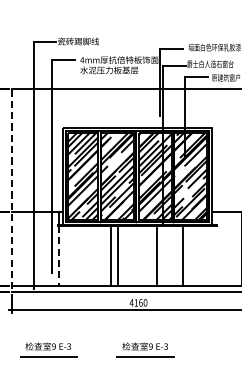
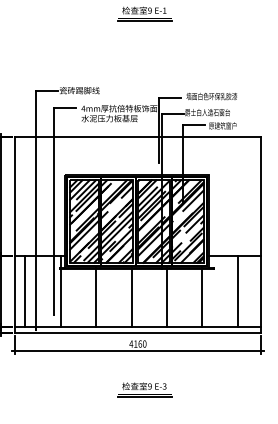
line: (12, 190) -> (15, 235), dashed -> solid
line: (22, 248) -> (25, 291), added
line: (111, 254) -> (96, 297), moved
line: (117, 254) -> (131, 297), moved
line: (156, 254) -> (166, 297), moved
line: (183, 254) -> (202, 297), moved
line: (58, 255) -> (60, 298), dashed -> solid
part: (48, 349) -> (50, 389), removed

